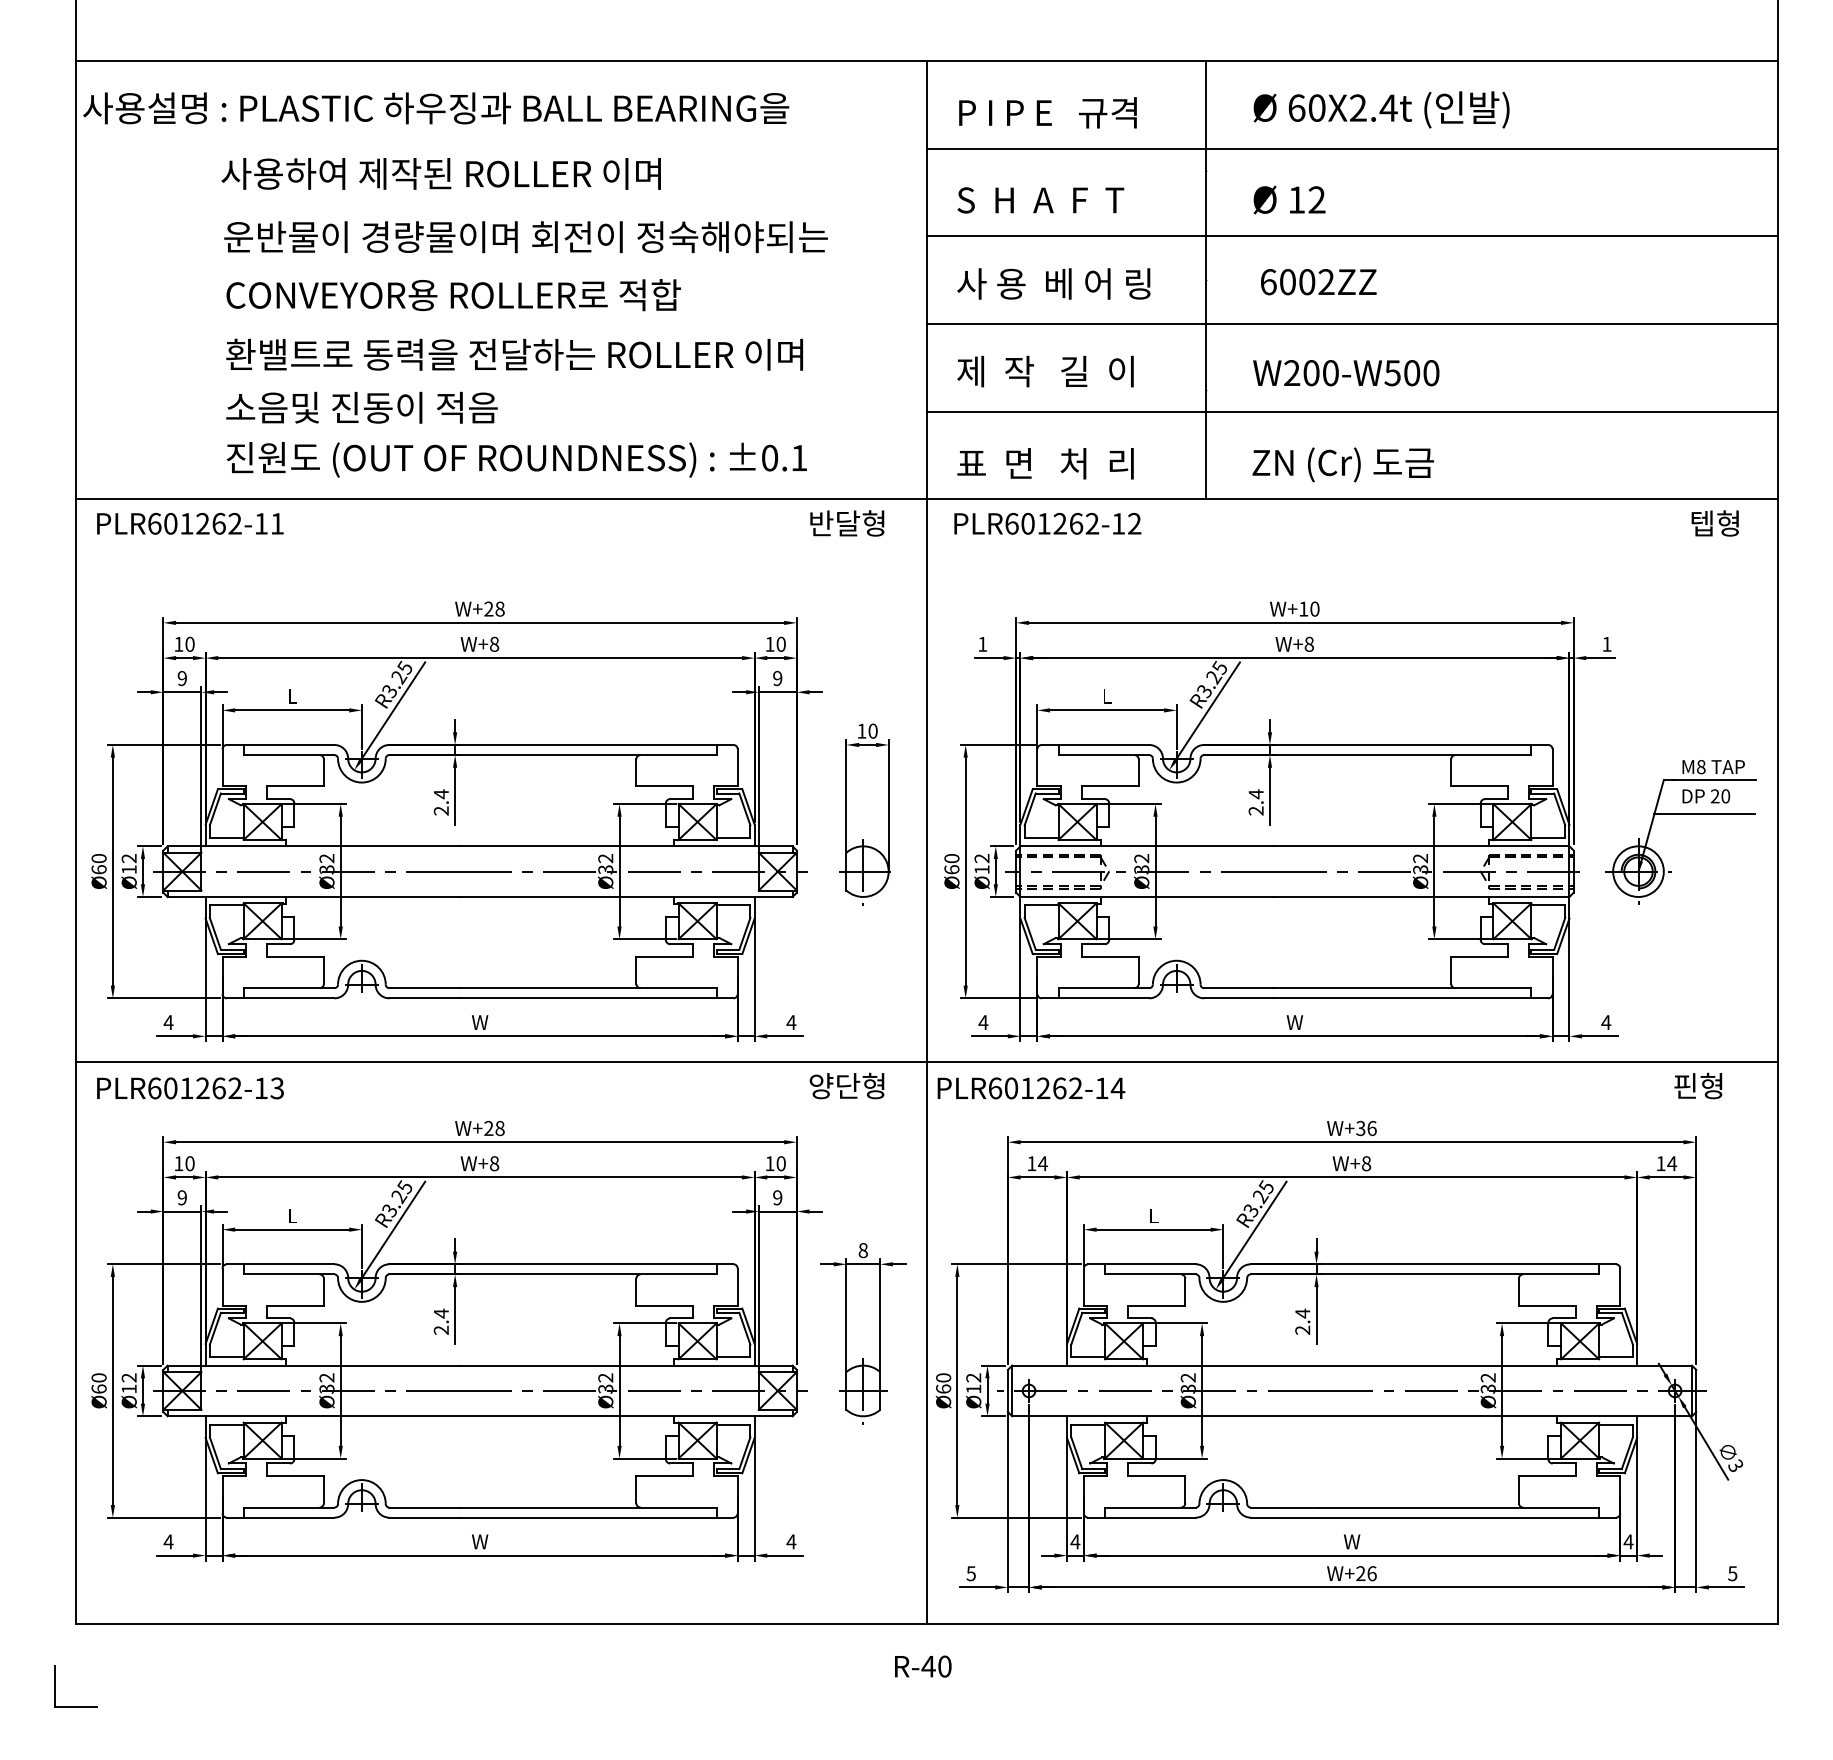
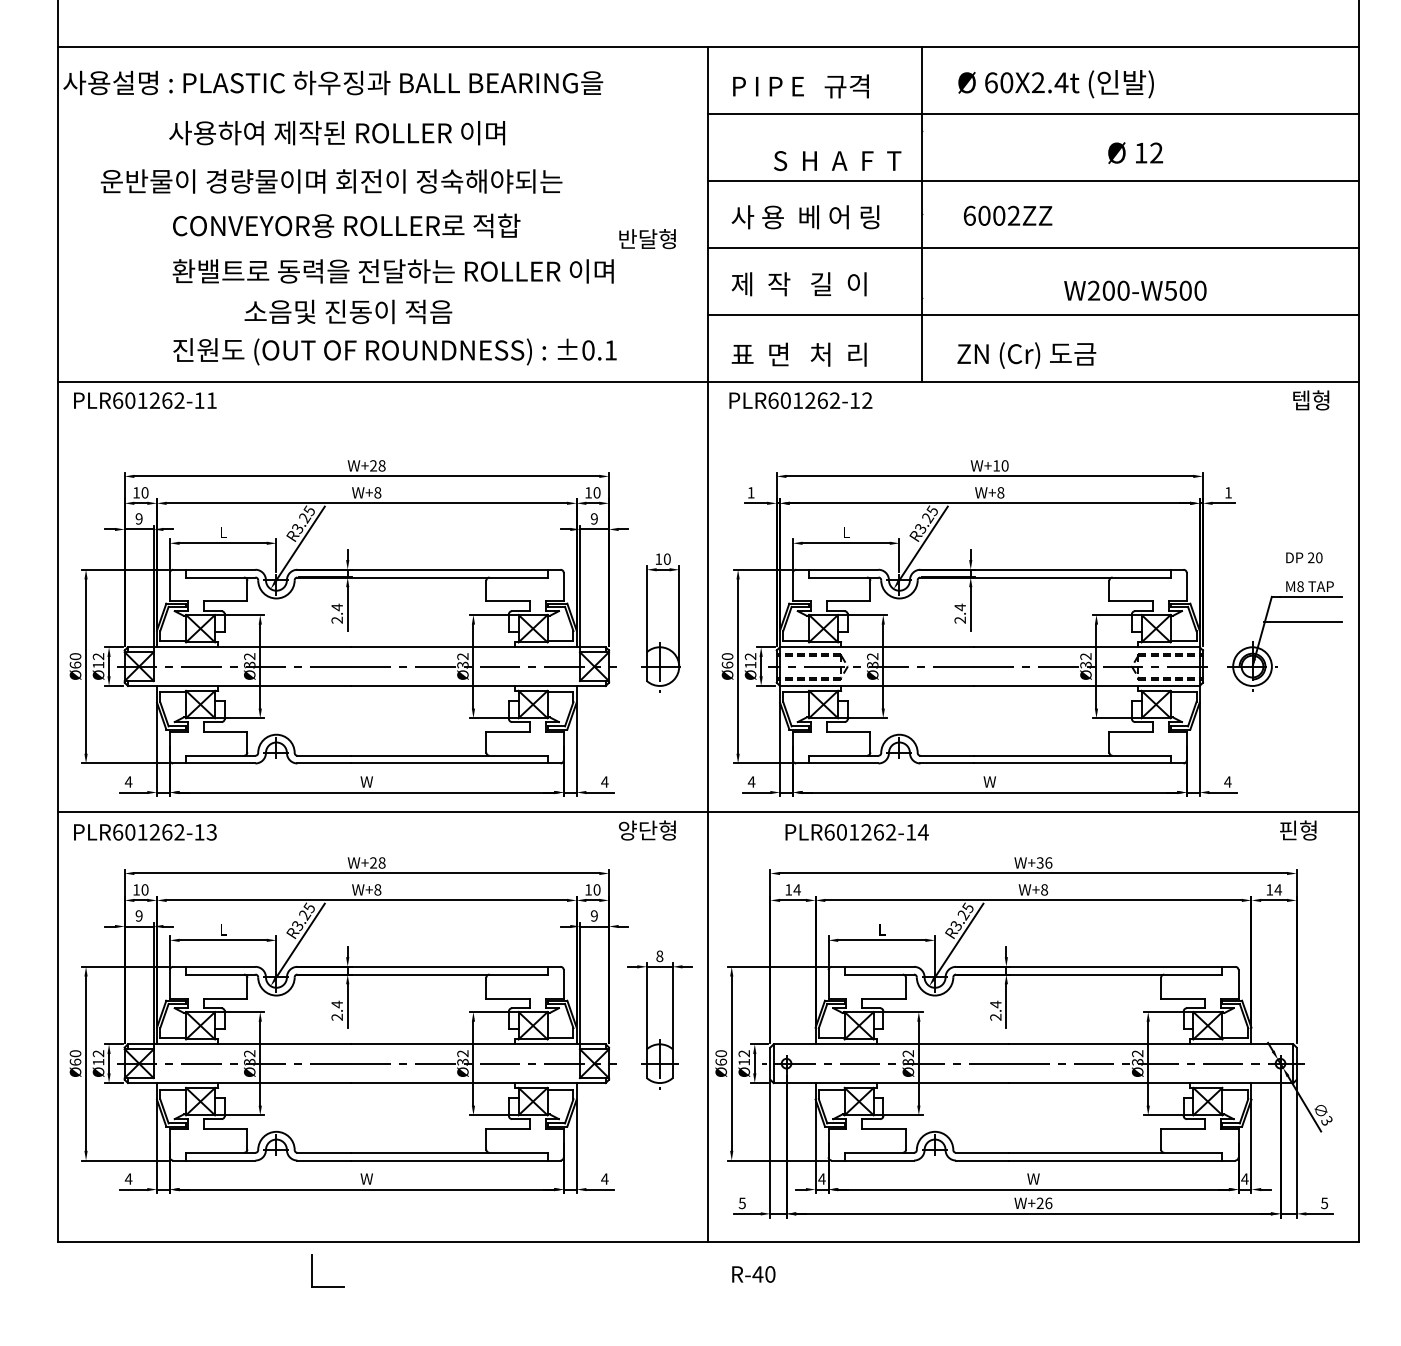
text: (1289, 199) -> (1135, 152), moved
text: (1040, 200) -> (837, 161), moved
text: (525, 237) -> (331, 181), moved
text: (1346, 373) -> (1135, 291), moved
text: (361, 407) -> (348, 311), moved
text: (847, 523) -> (647, 239), moved
text: (1706, 796) -> (1304, 557), moved
text: (1031, 1088) -> (857, 832), moved
text: (923, 1666) -> (754, 1274), moved
part: (55, 1686) -> (312, 1271), moved

